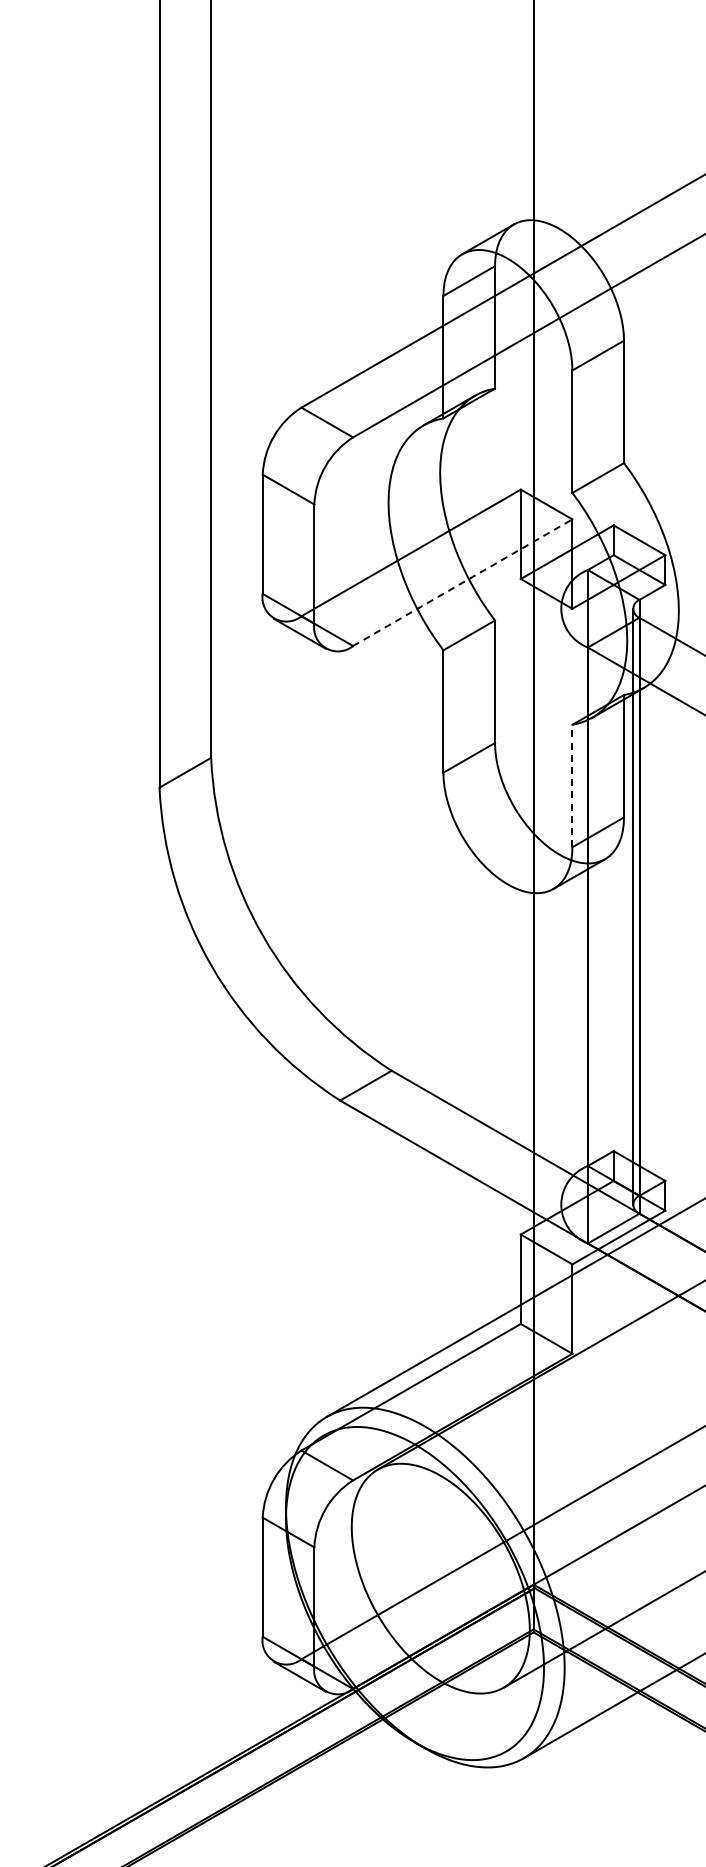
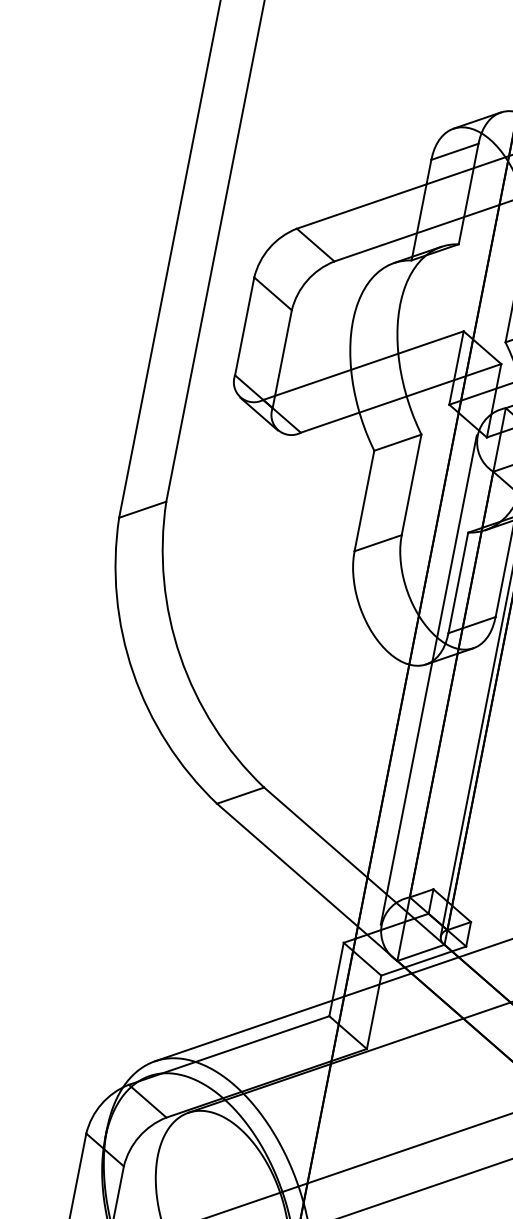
line: (462, 582) -> (400, 398), dashed -> solid
line: (572, 785) -> (458, 582), dashed -> solid
line: (560, 906) -> (429, 679), added

